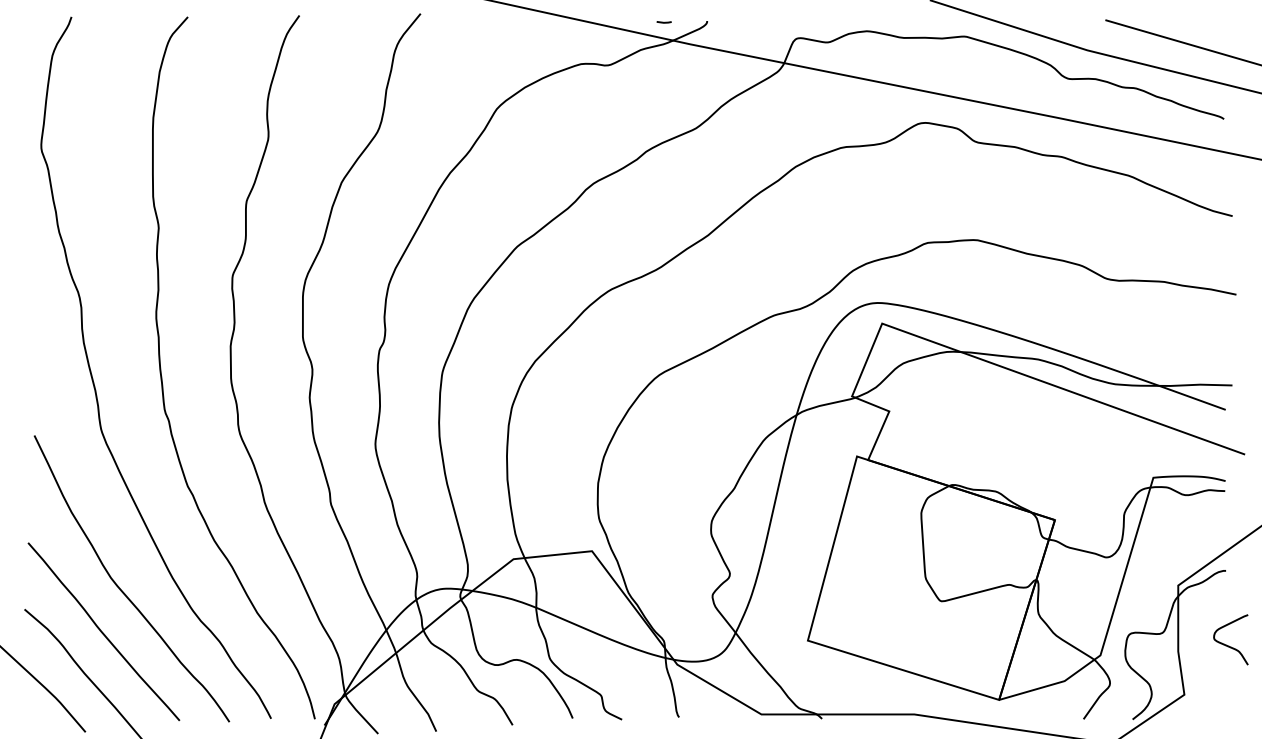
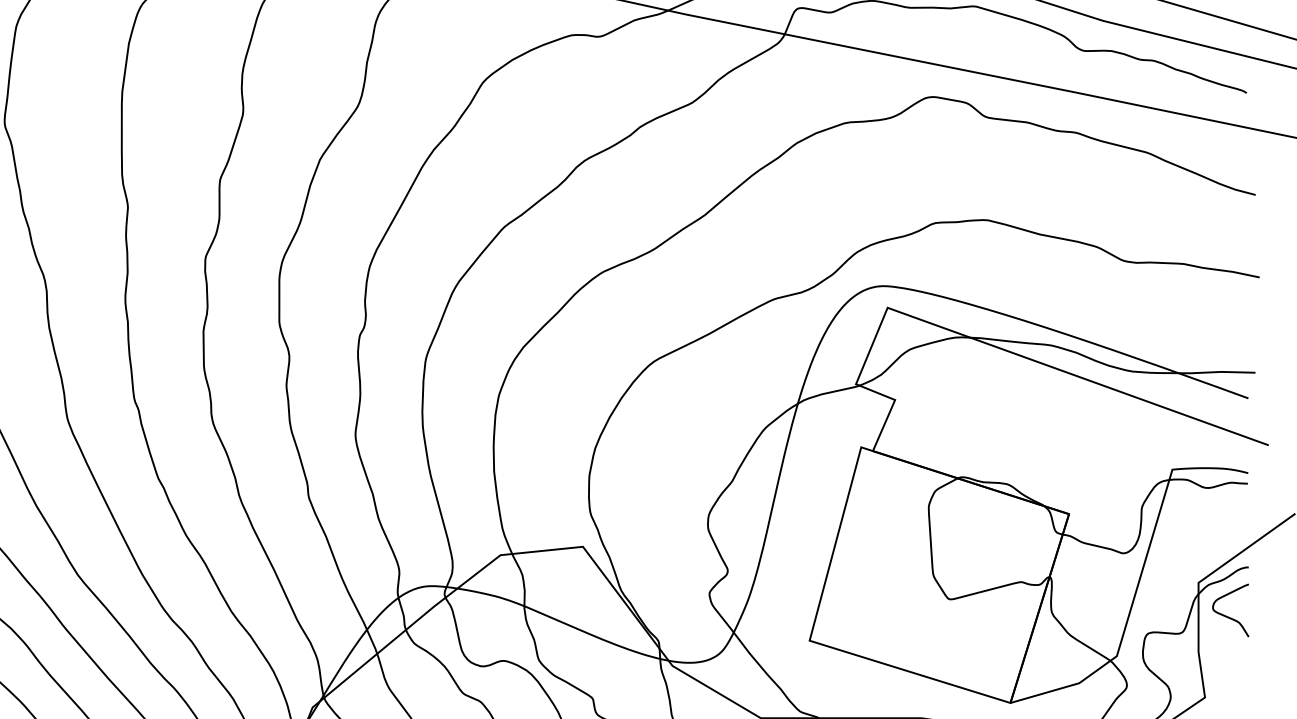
curve: (1229, 645) -> (1229, 616), moved

